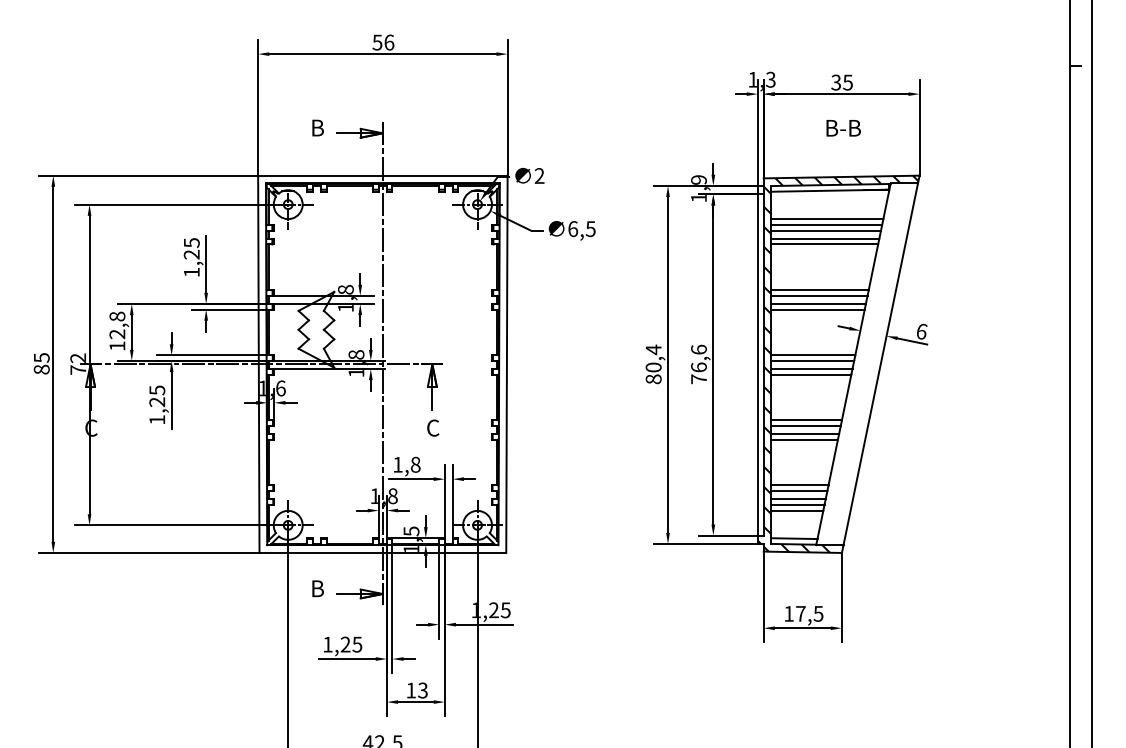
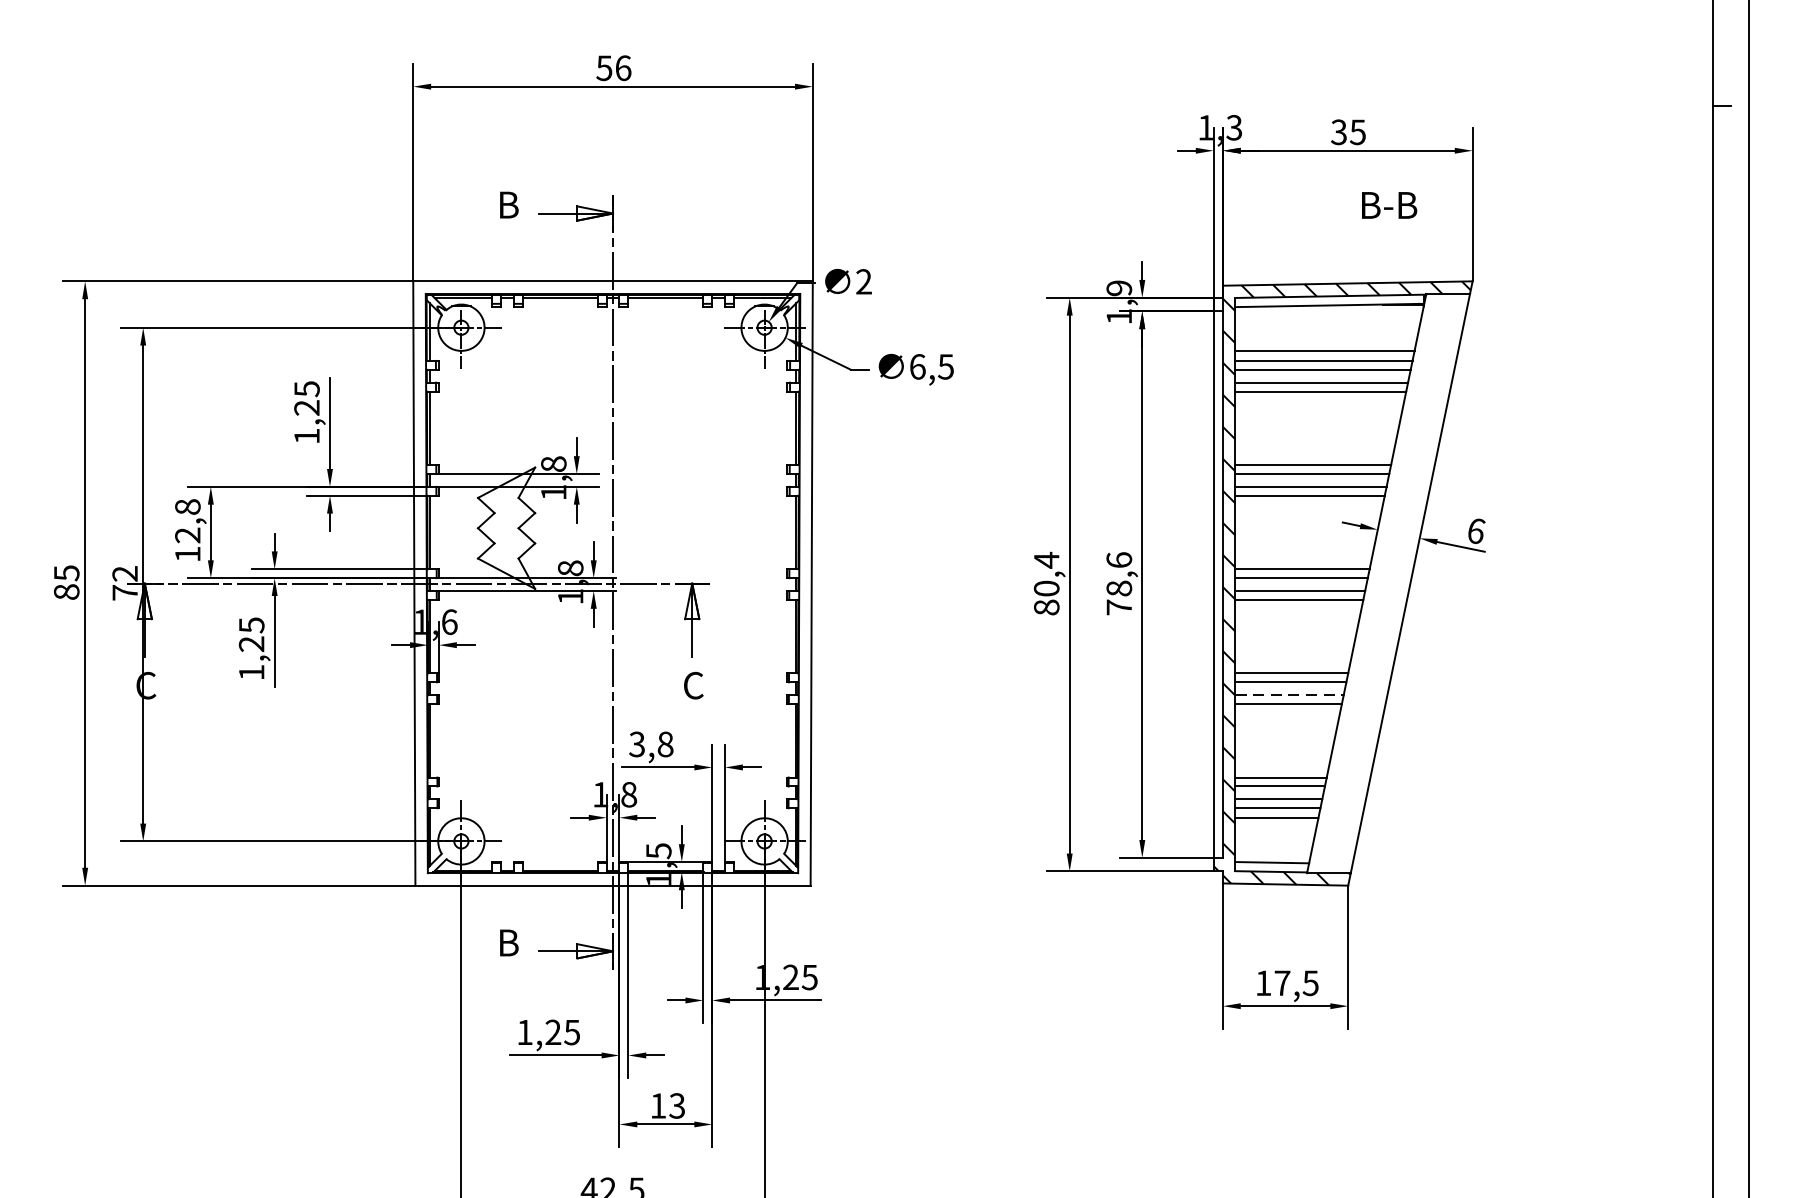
text: (843, 128) -> (1389, 205), moved
text: (698, 367) -> (1118, 588), 76,6 -> 78,6
line: (805, 434) -> (1289, 695), solid -> dashed
text: (397, 464) -> (636, 743), 1,8 -> 3,8

